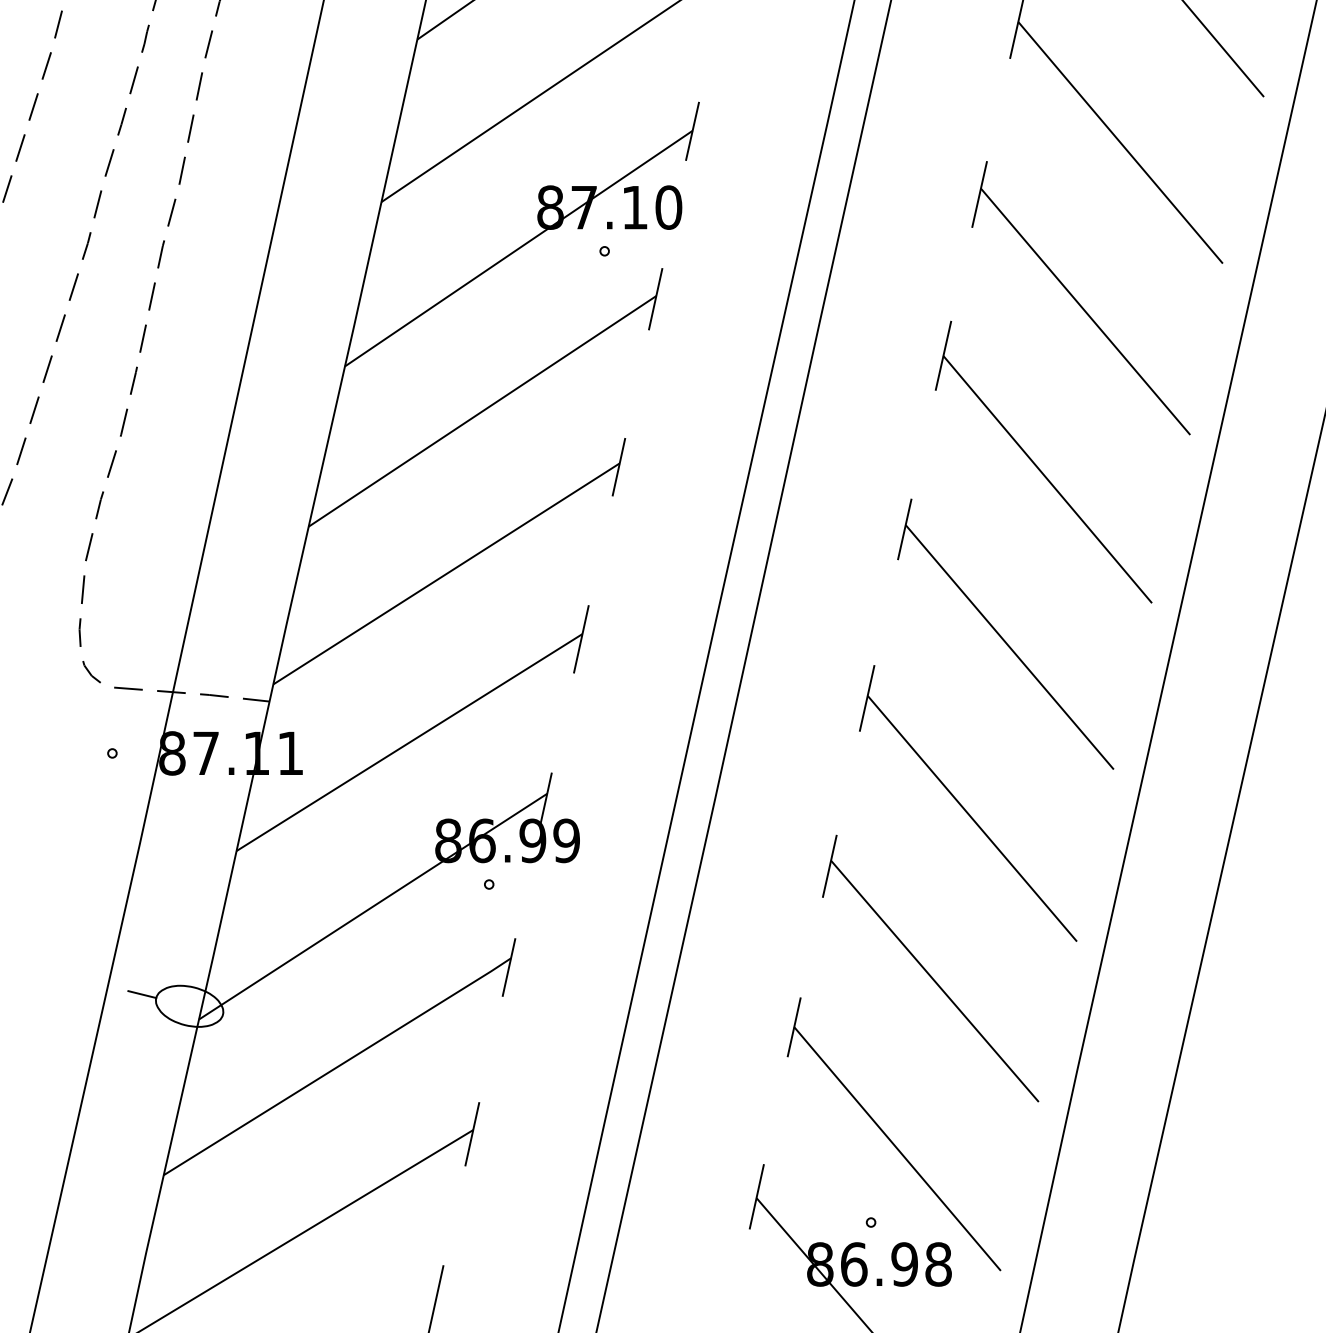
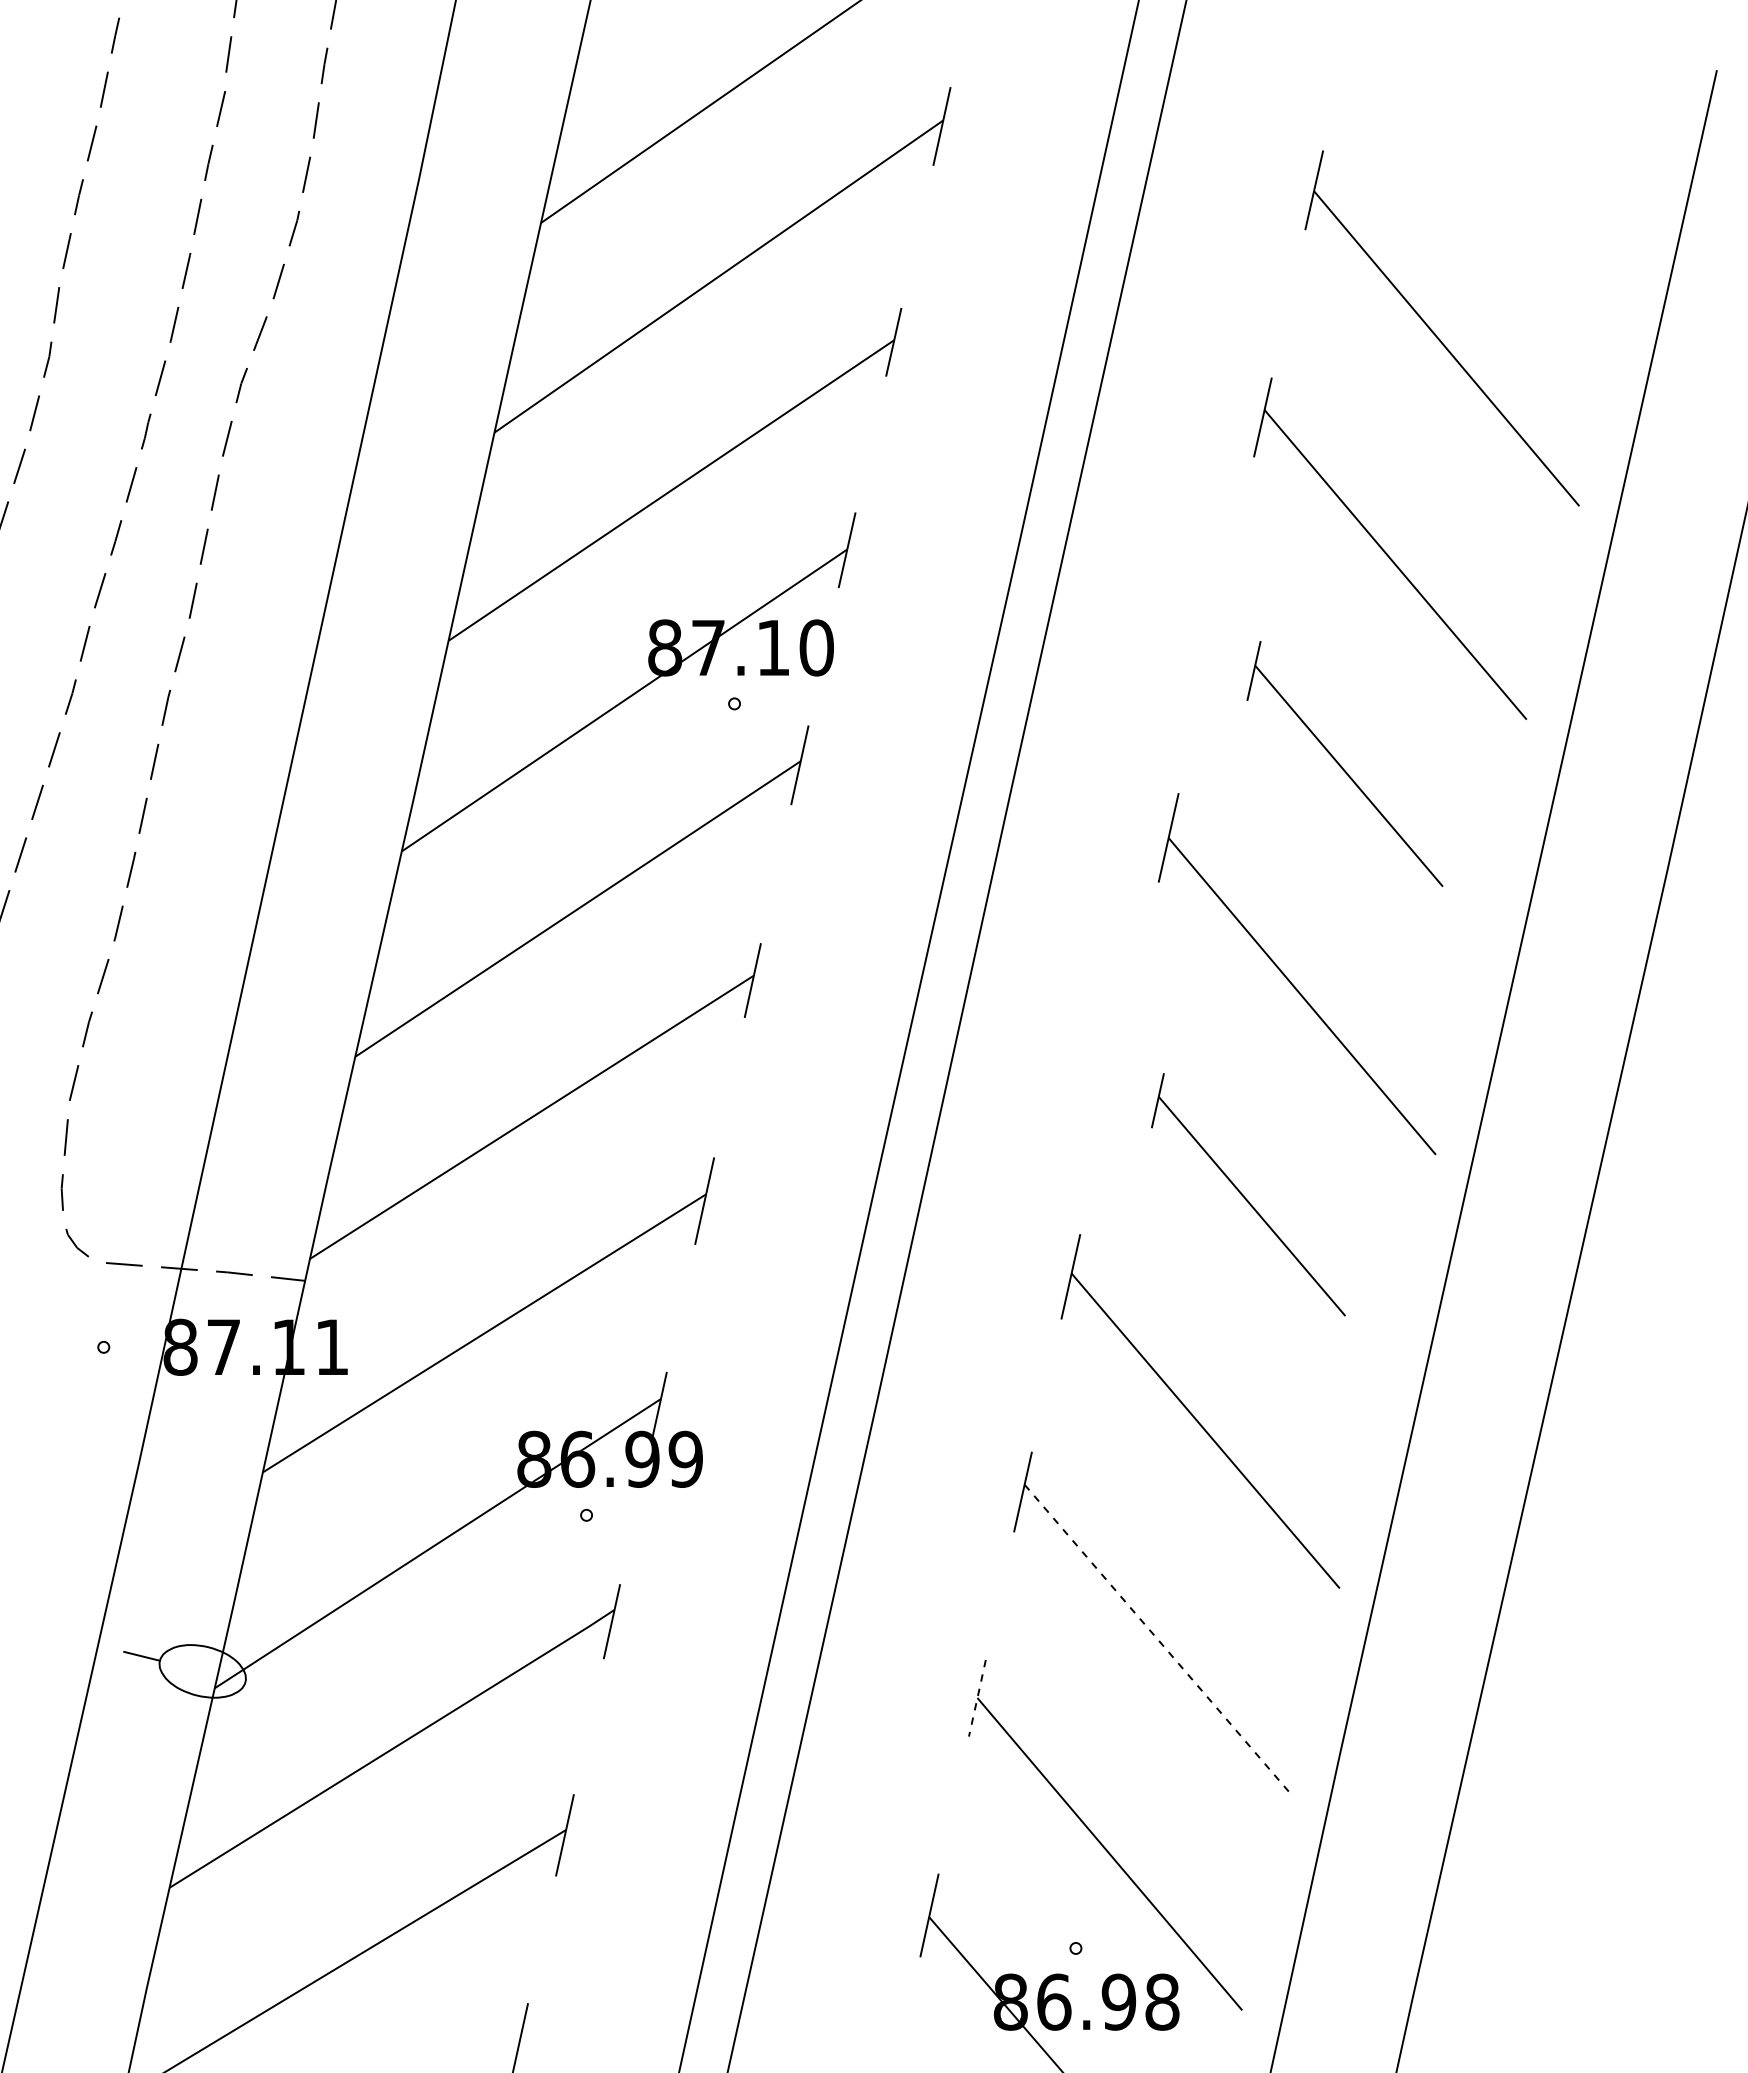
part: (1080, 297) -> (1344, 763), size x0.7
part: (1005, 634) -> (1248, 1194), size x0.7
line: (934, 981) -> (1157, 1639), solid -> dashed
line: (794, 1027) -> (977, 1698), solid -> dashed

